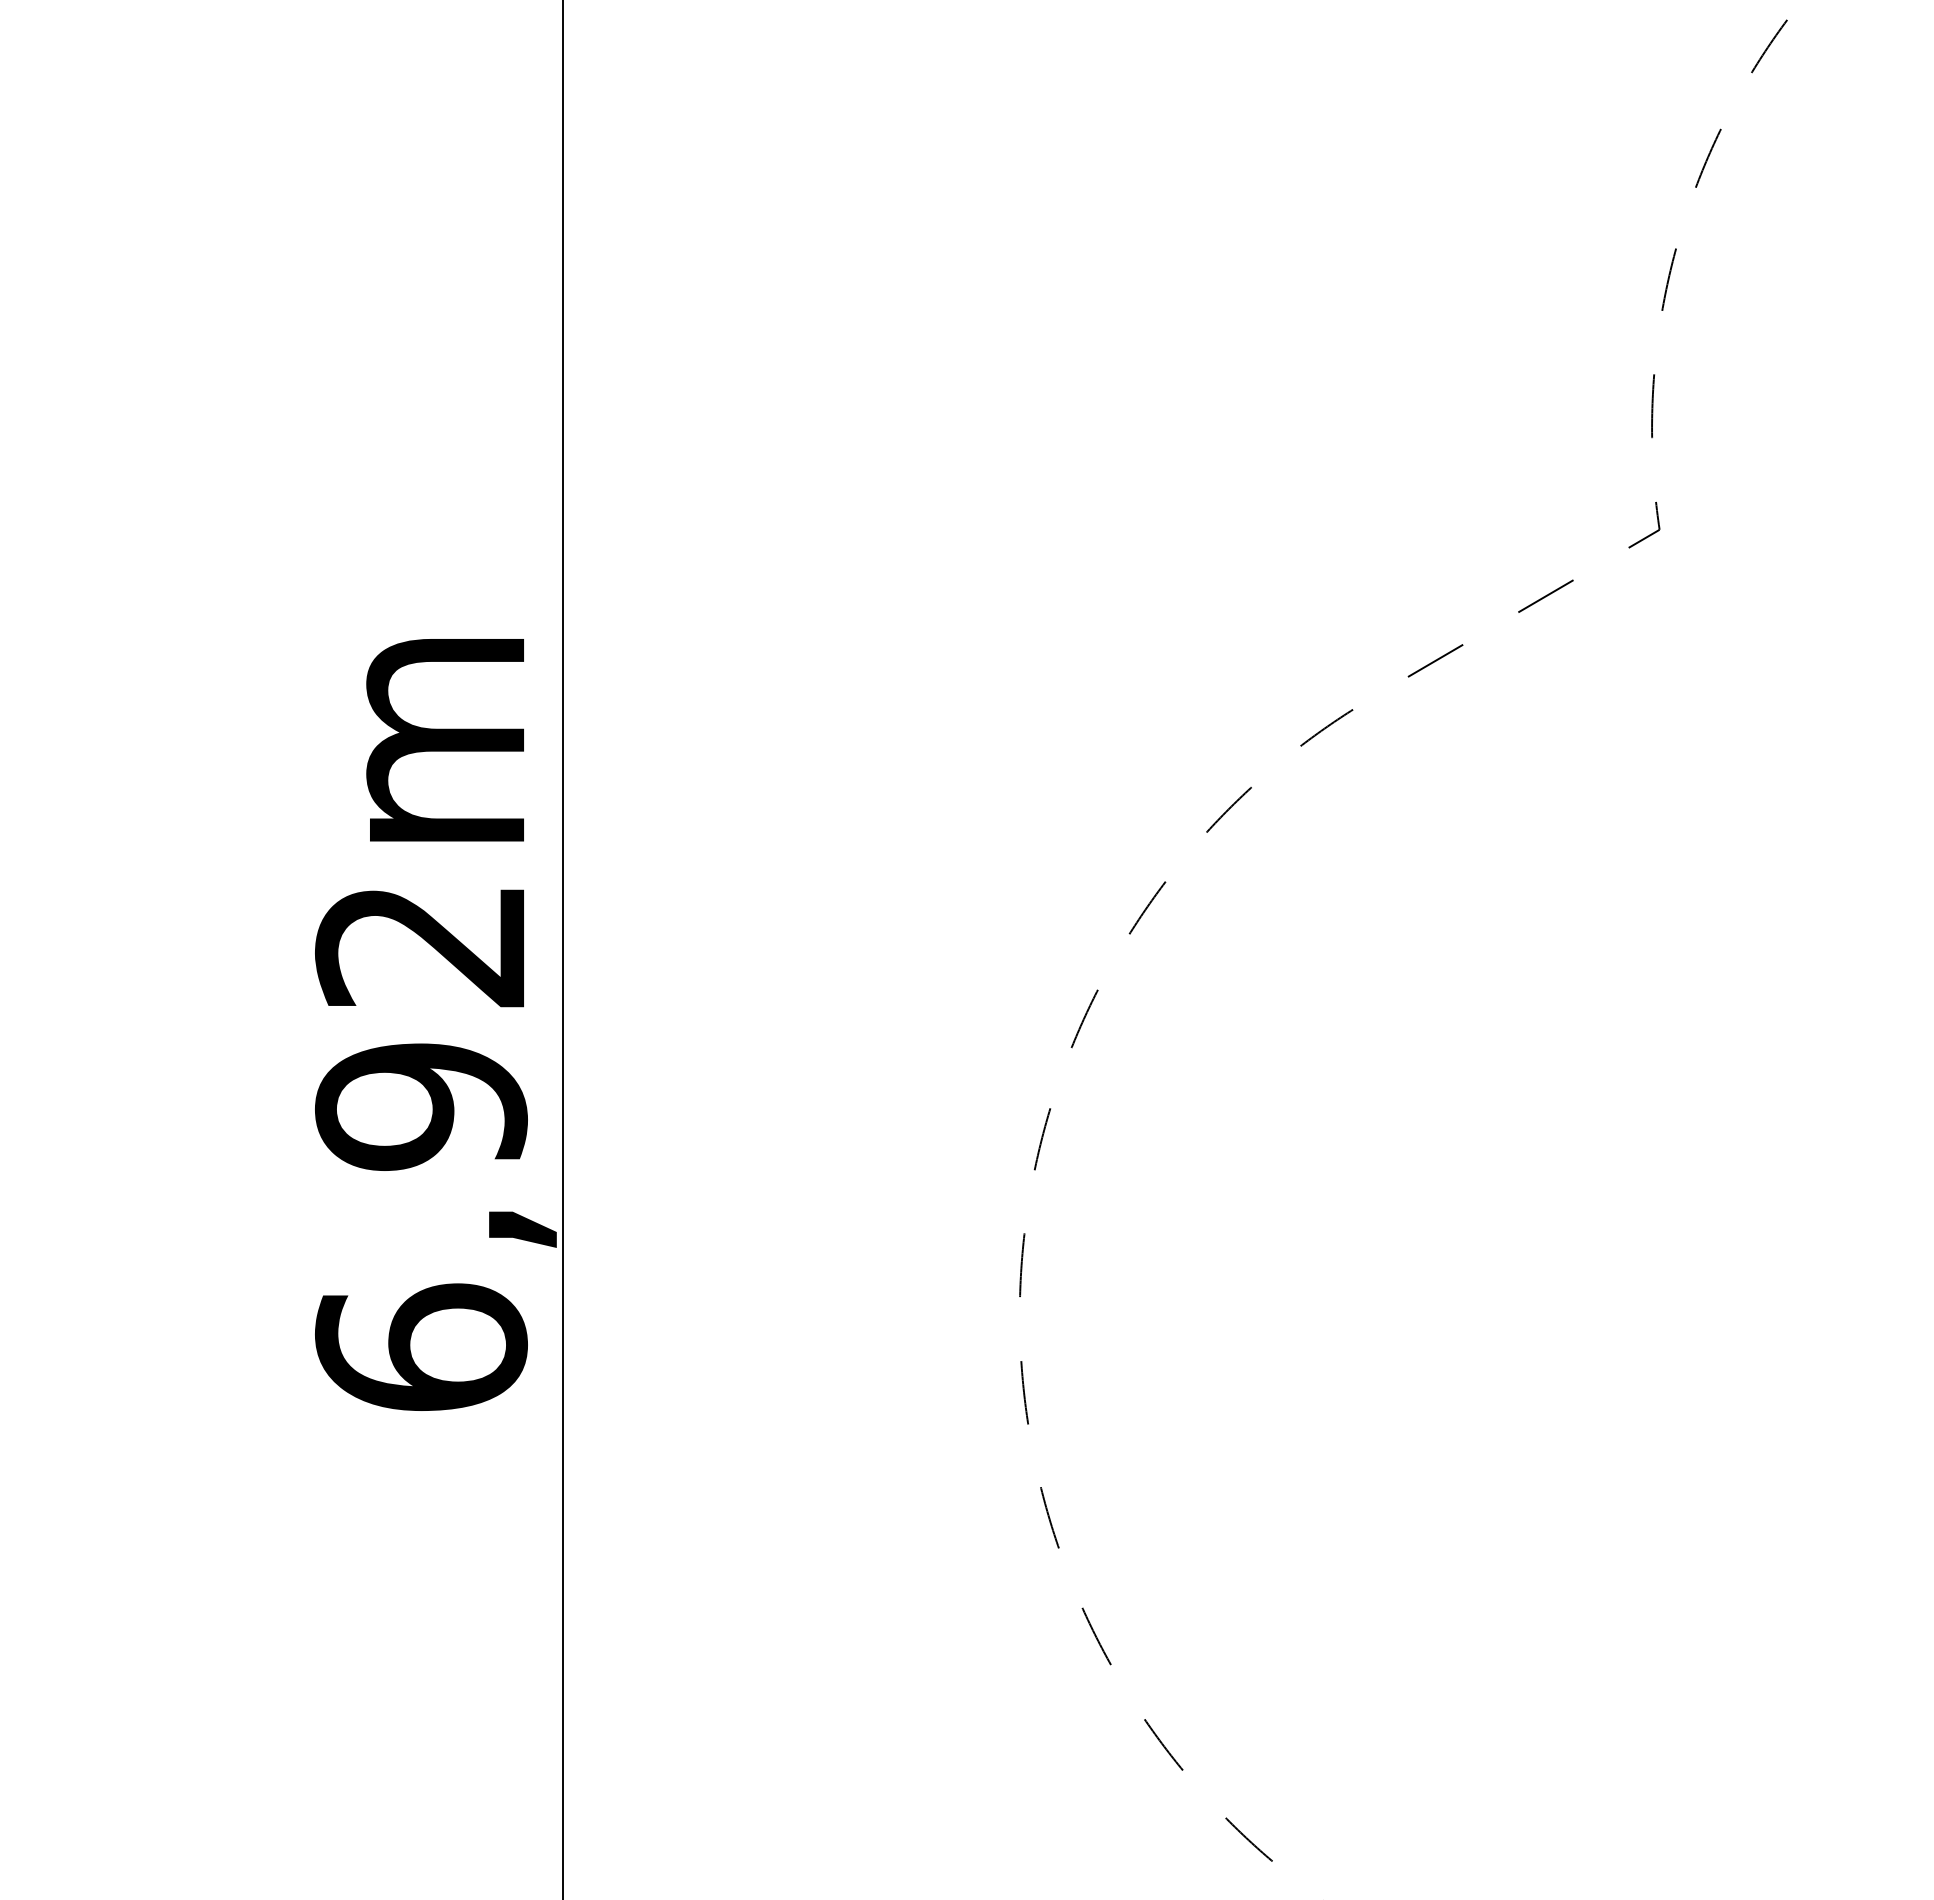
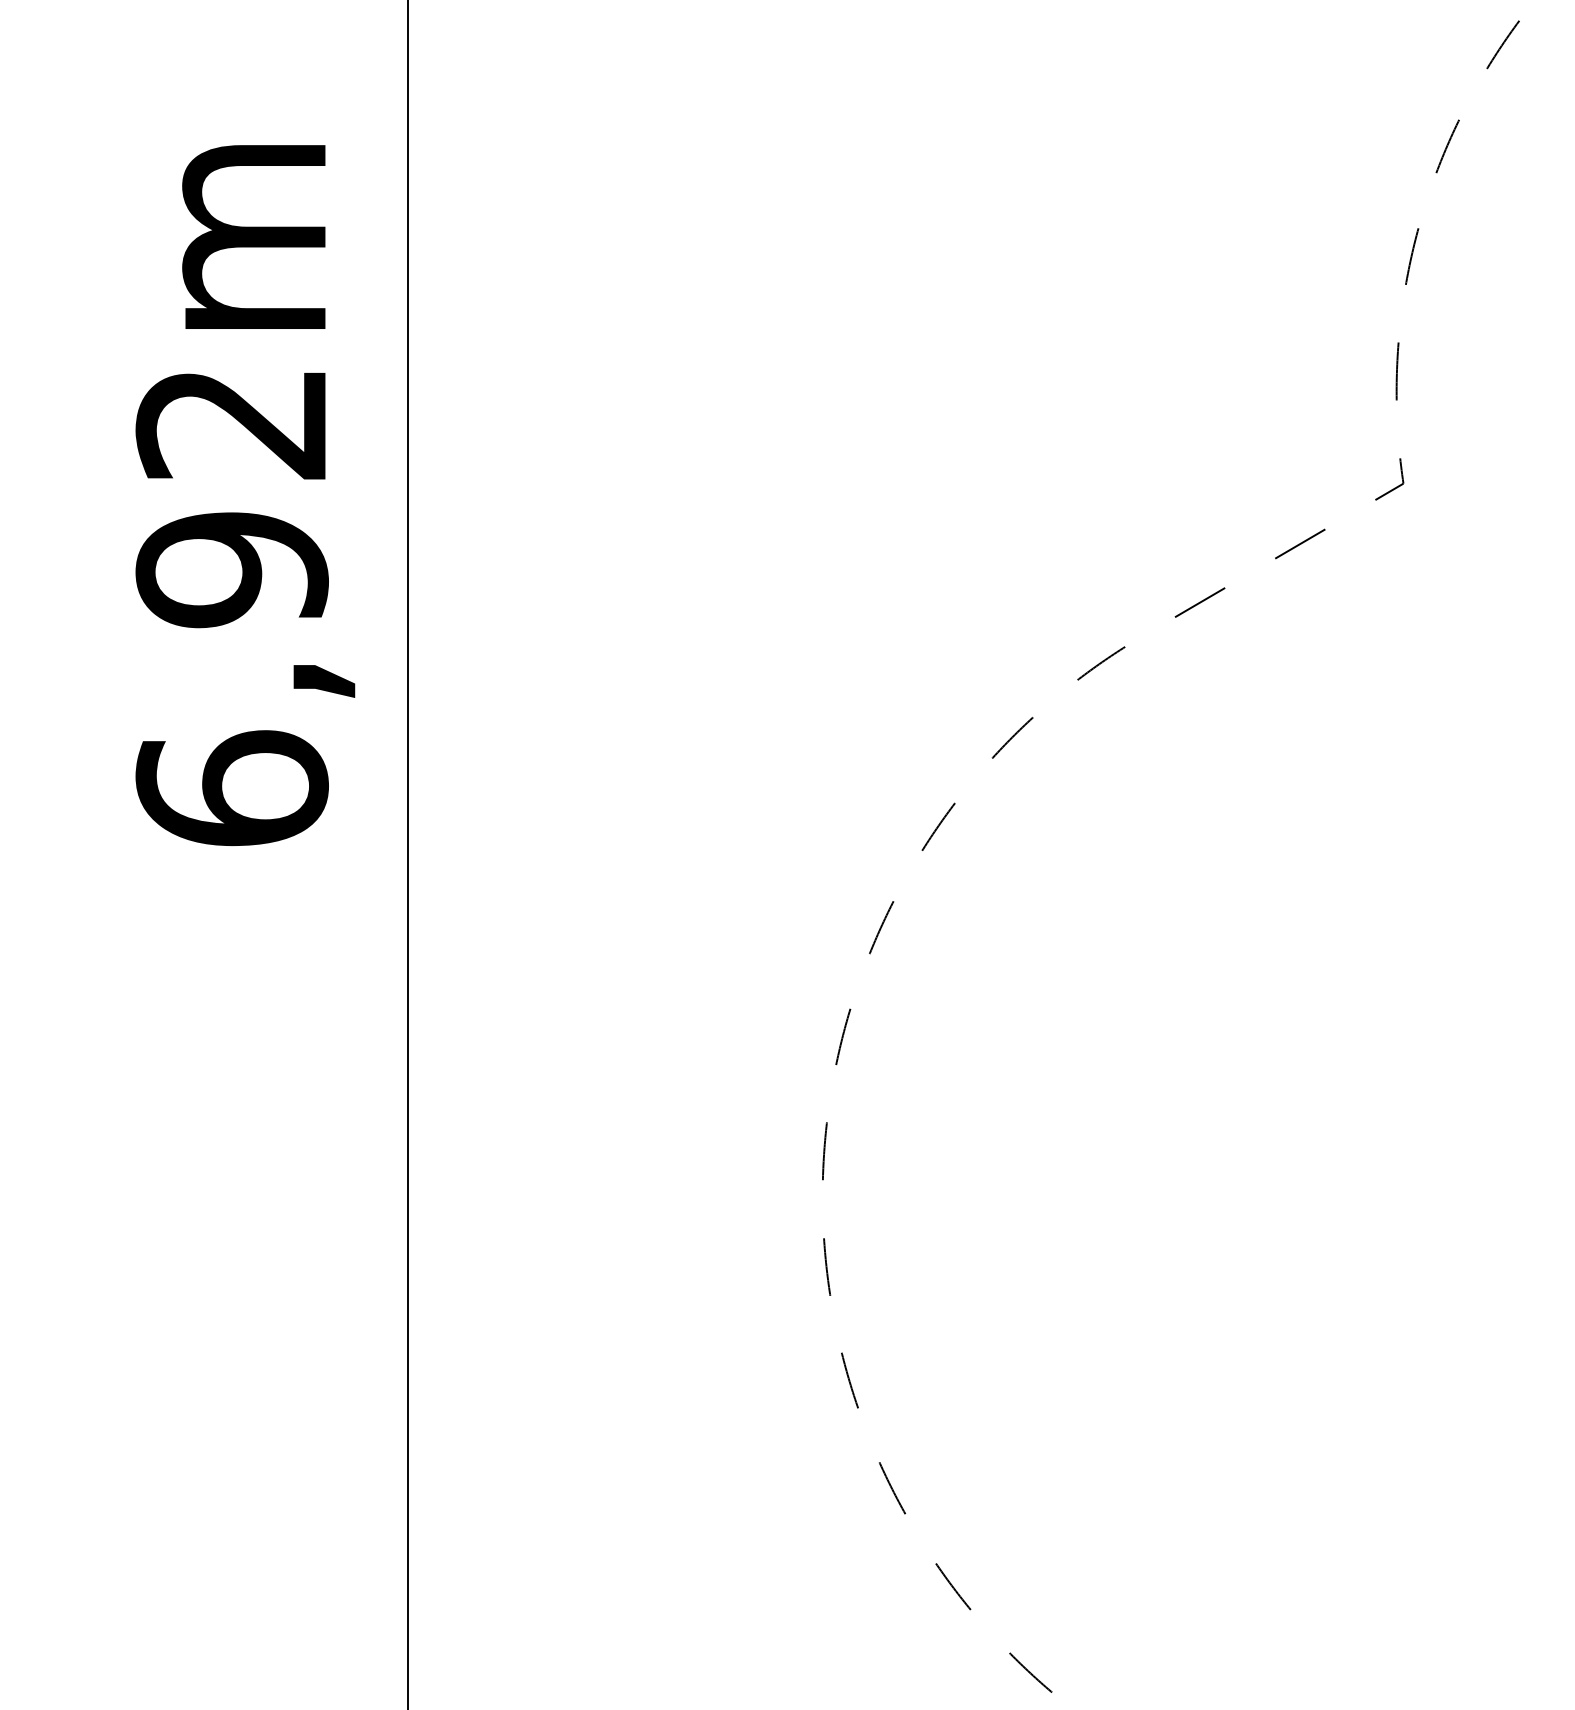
text: (435, 1024) -> (245, 495), moved

